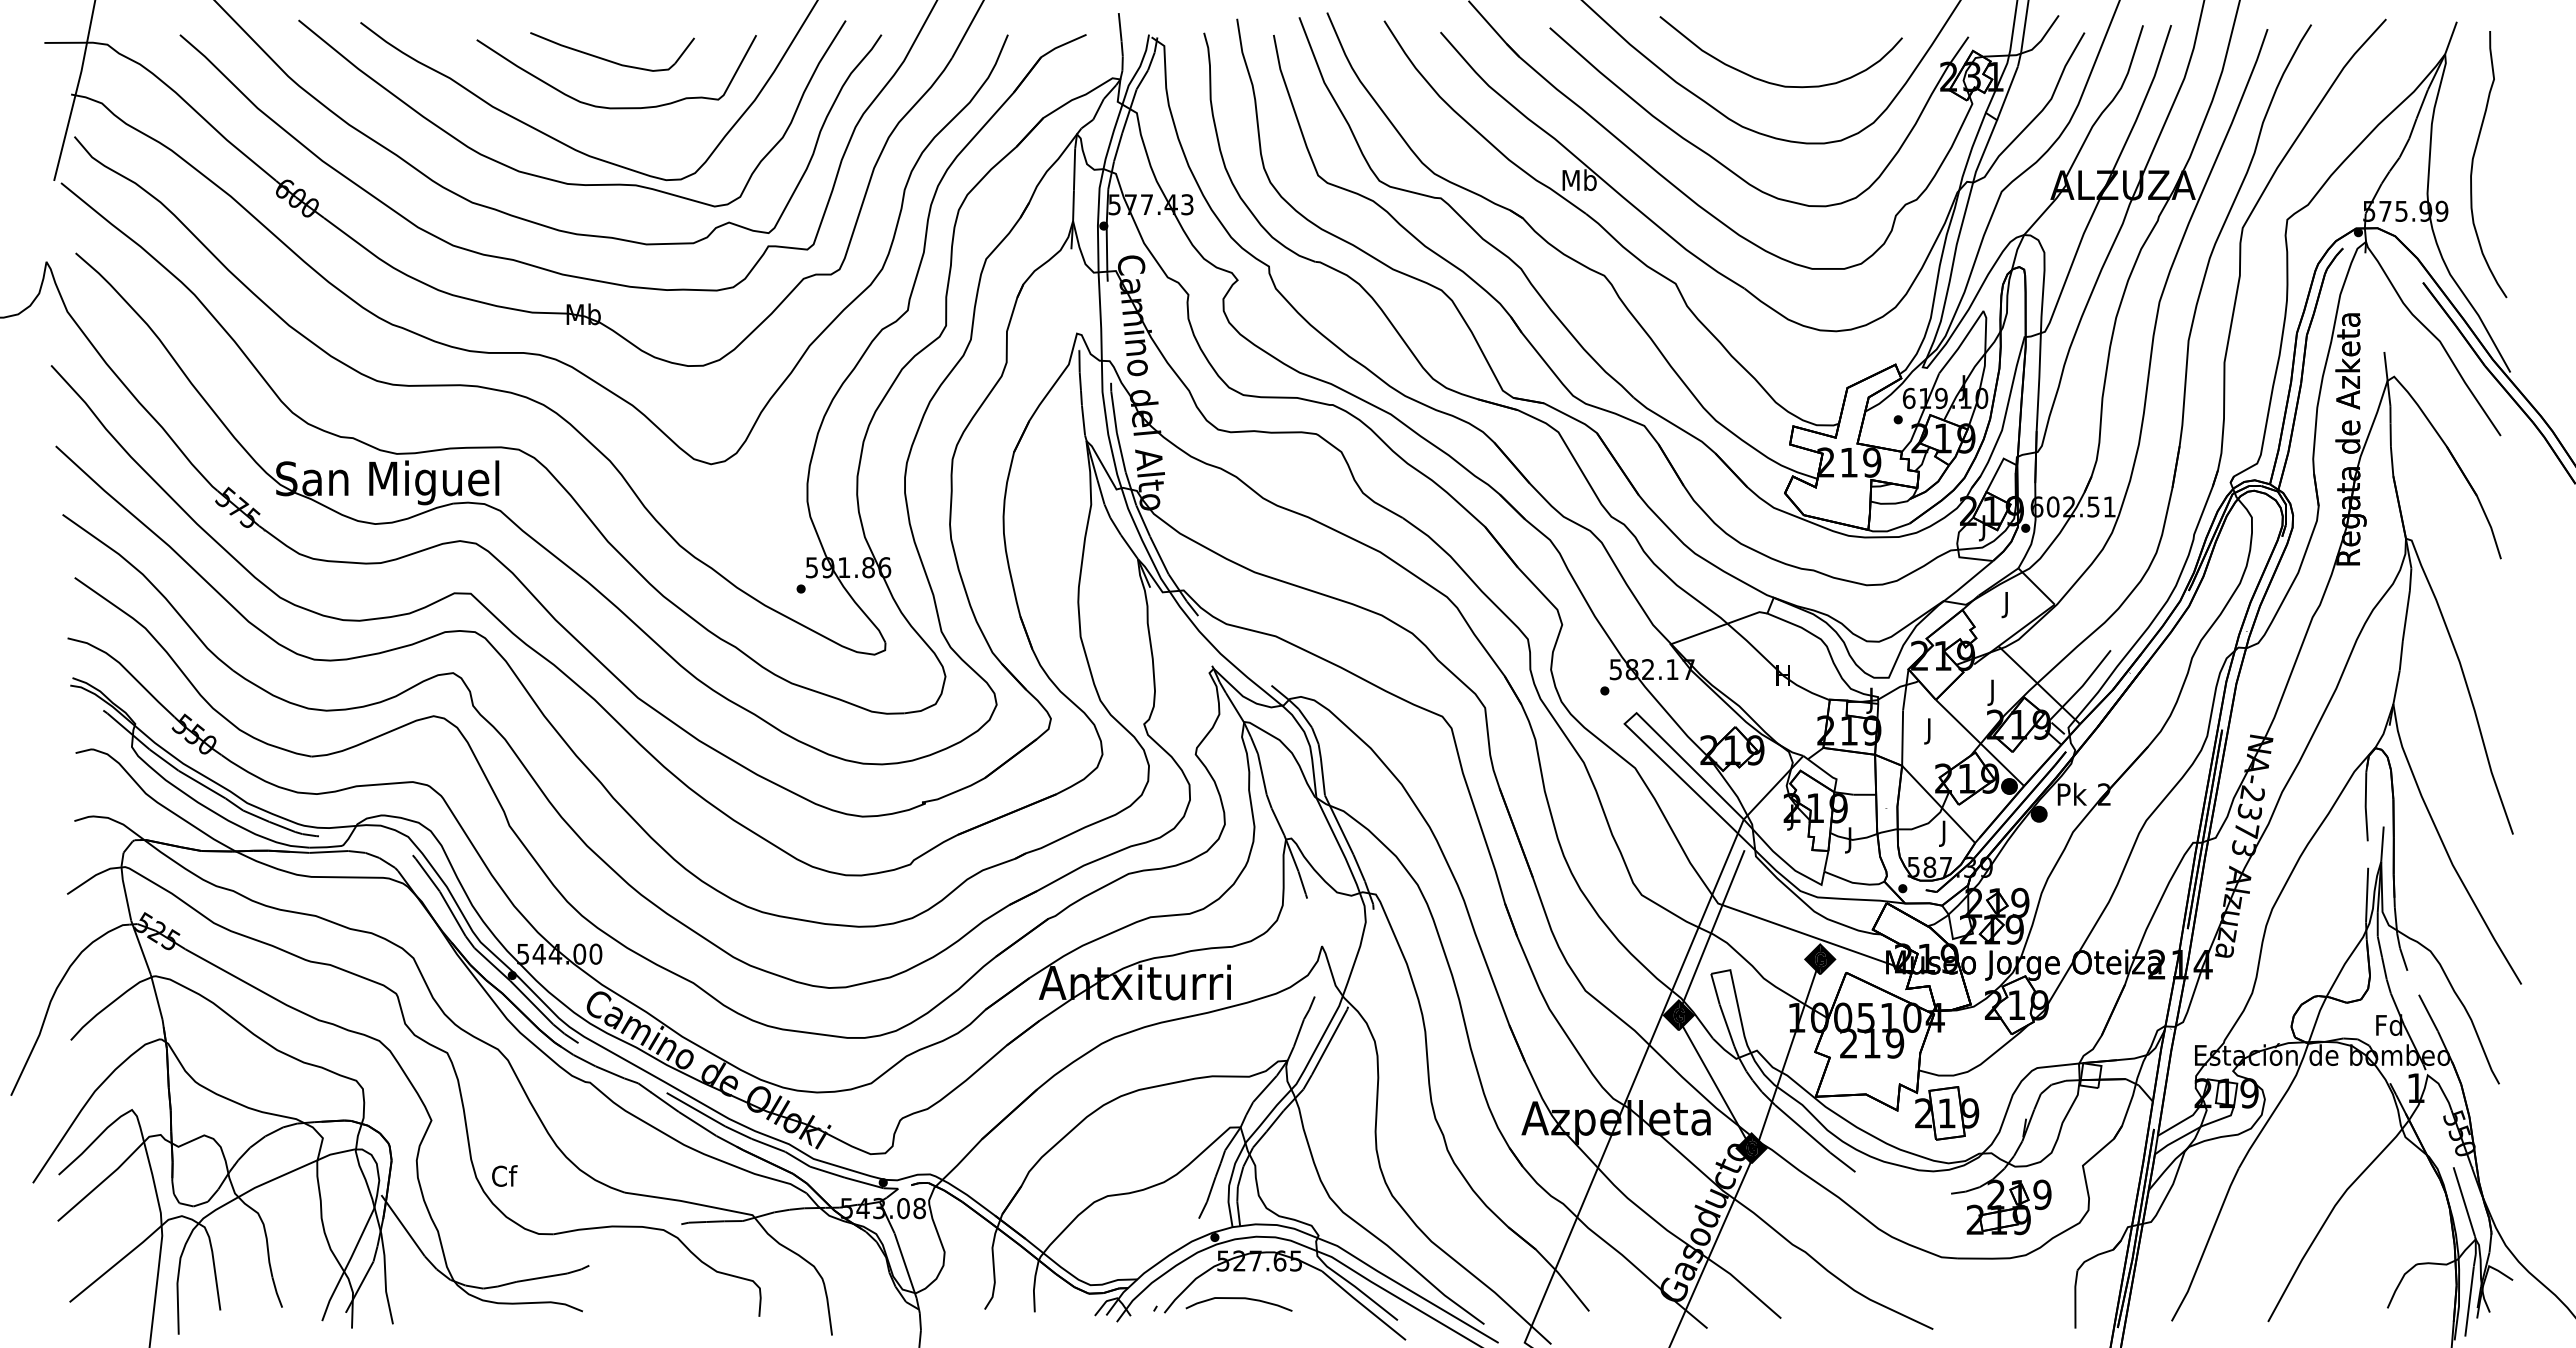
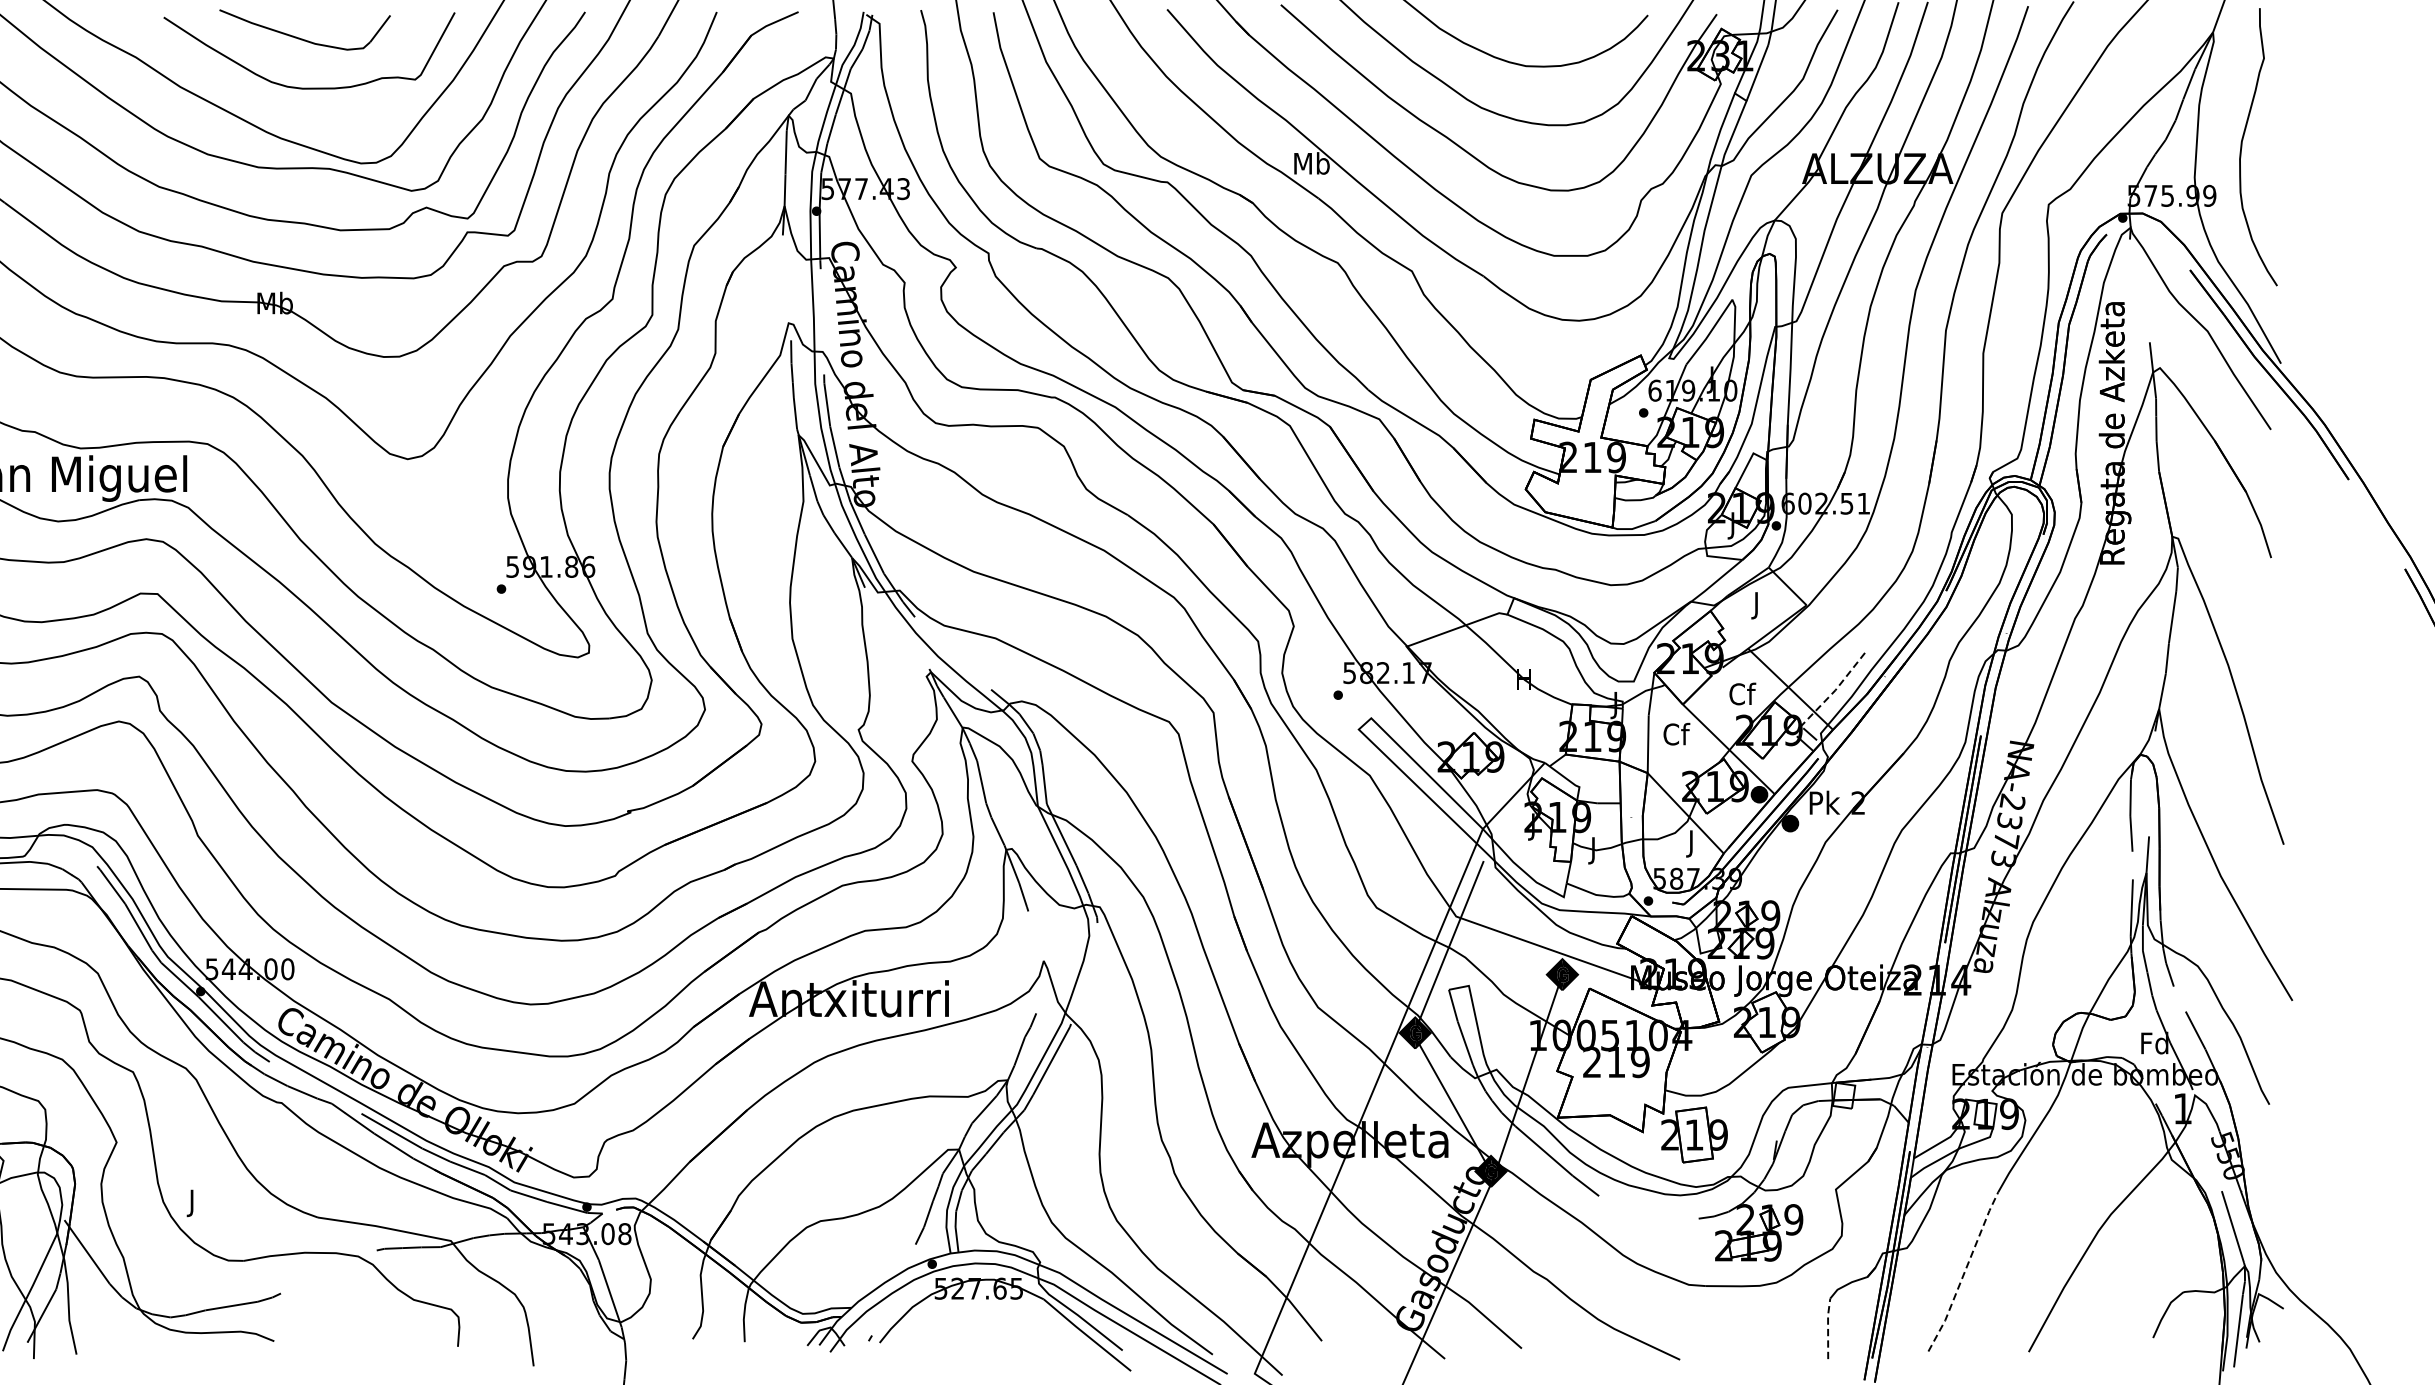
line: (2081, 686) -> (1834, 690), solid -> dashed
text: (1993, 691) -> (1742, 695), J -> Cf
text: (1929, 730) -> (1676, 736), J -> Cf
text: (504, 1178) -> (192, 1202), Cf -> J
line: (2206, 1245) -> (1964, 1272), solid -> dashed
line: (2075, 1298) -> (1828, 1327), solid -> dashed
curve: (1238, 1299) -> (956, 1328), removed

